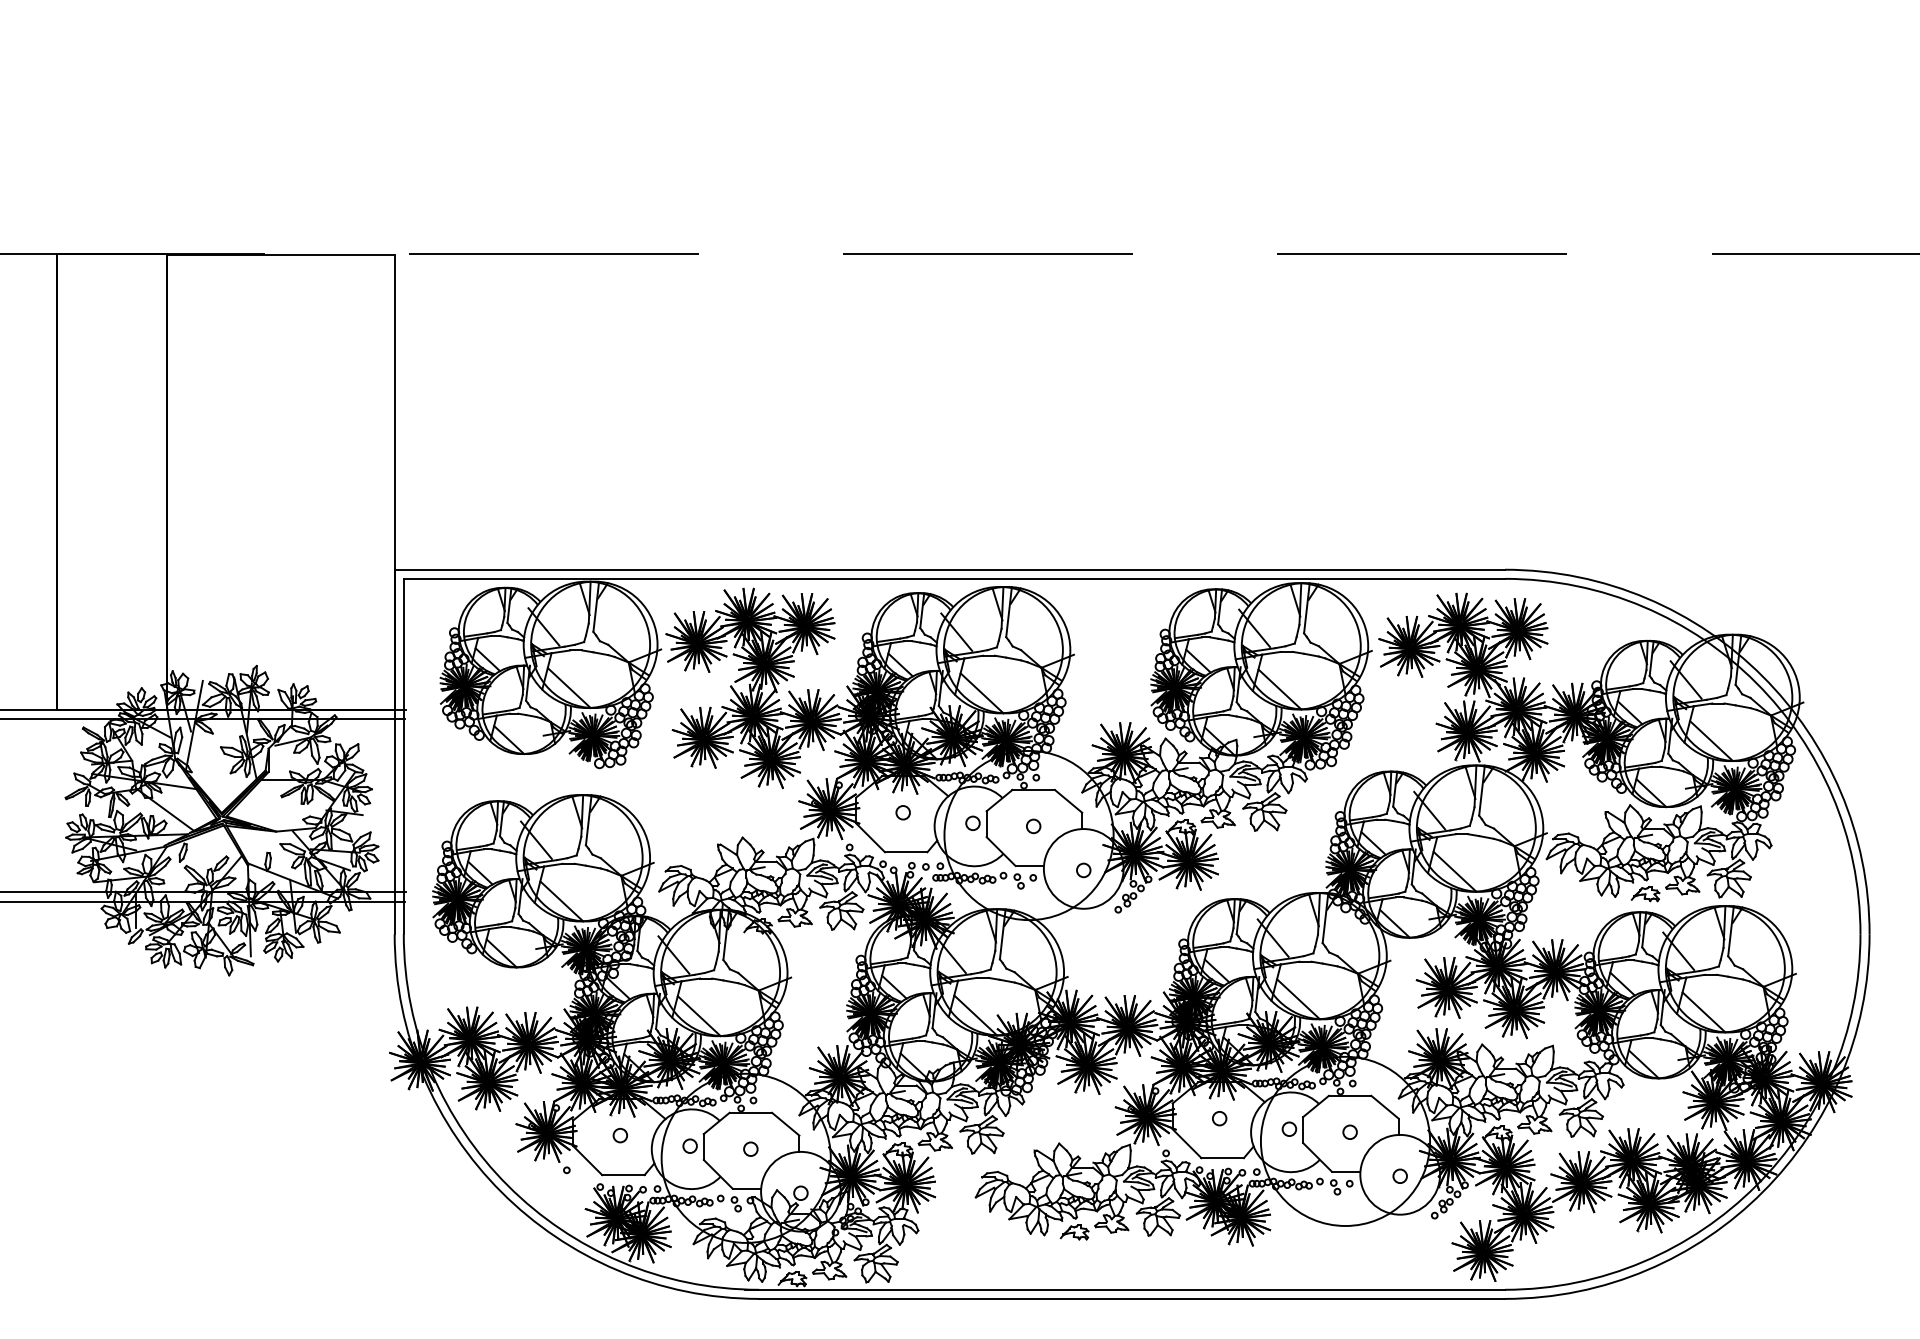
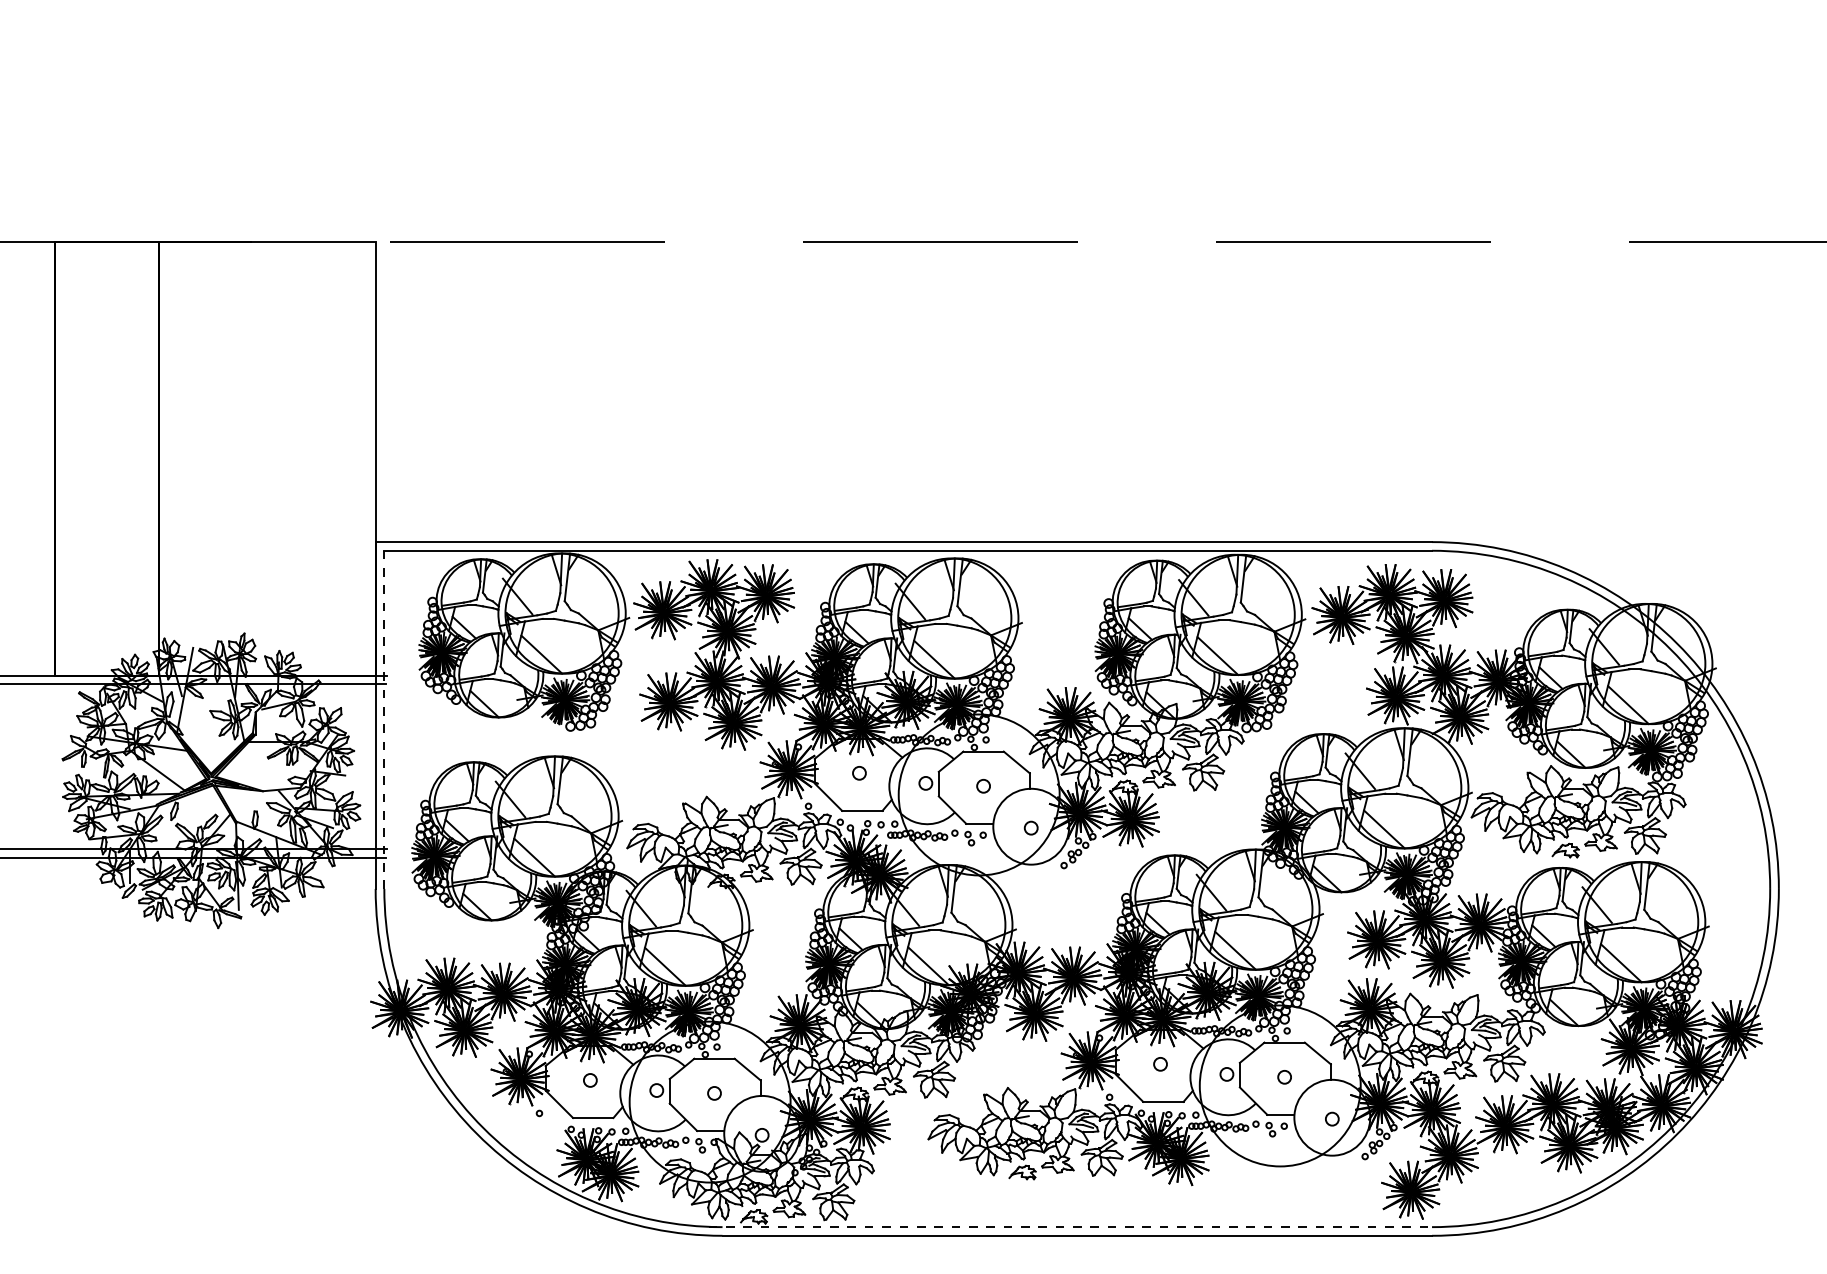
line: (403, 756) -> (384, 719), solid -> dashed
line: (1125, 1290) -> (1070, 1227), solid -> dashed

